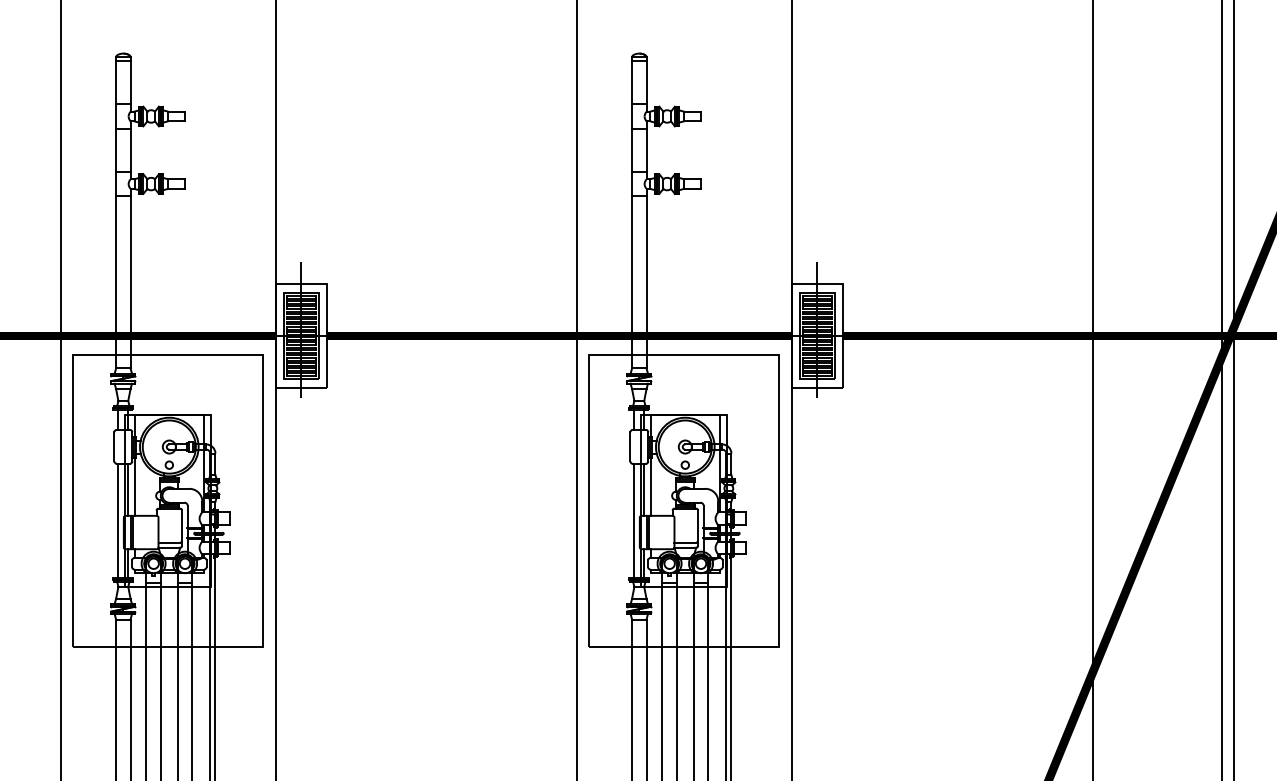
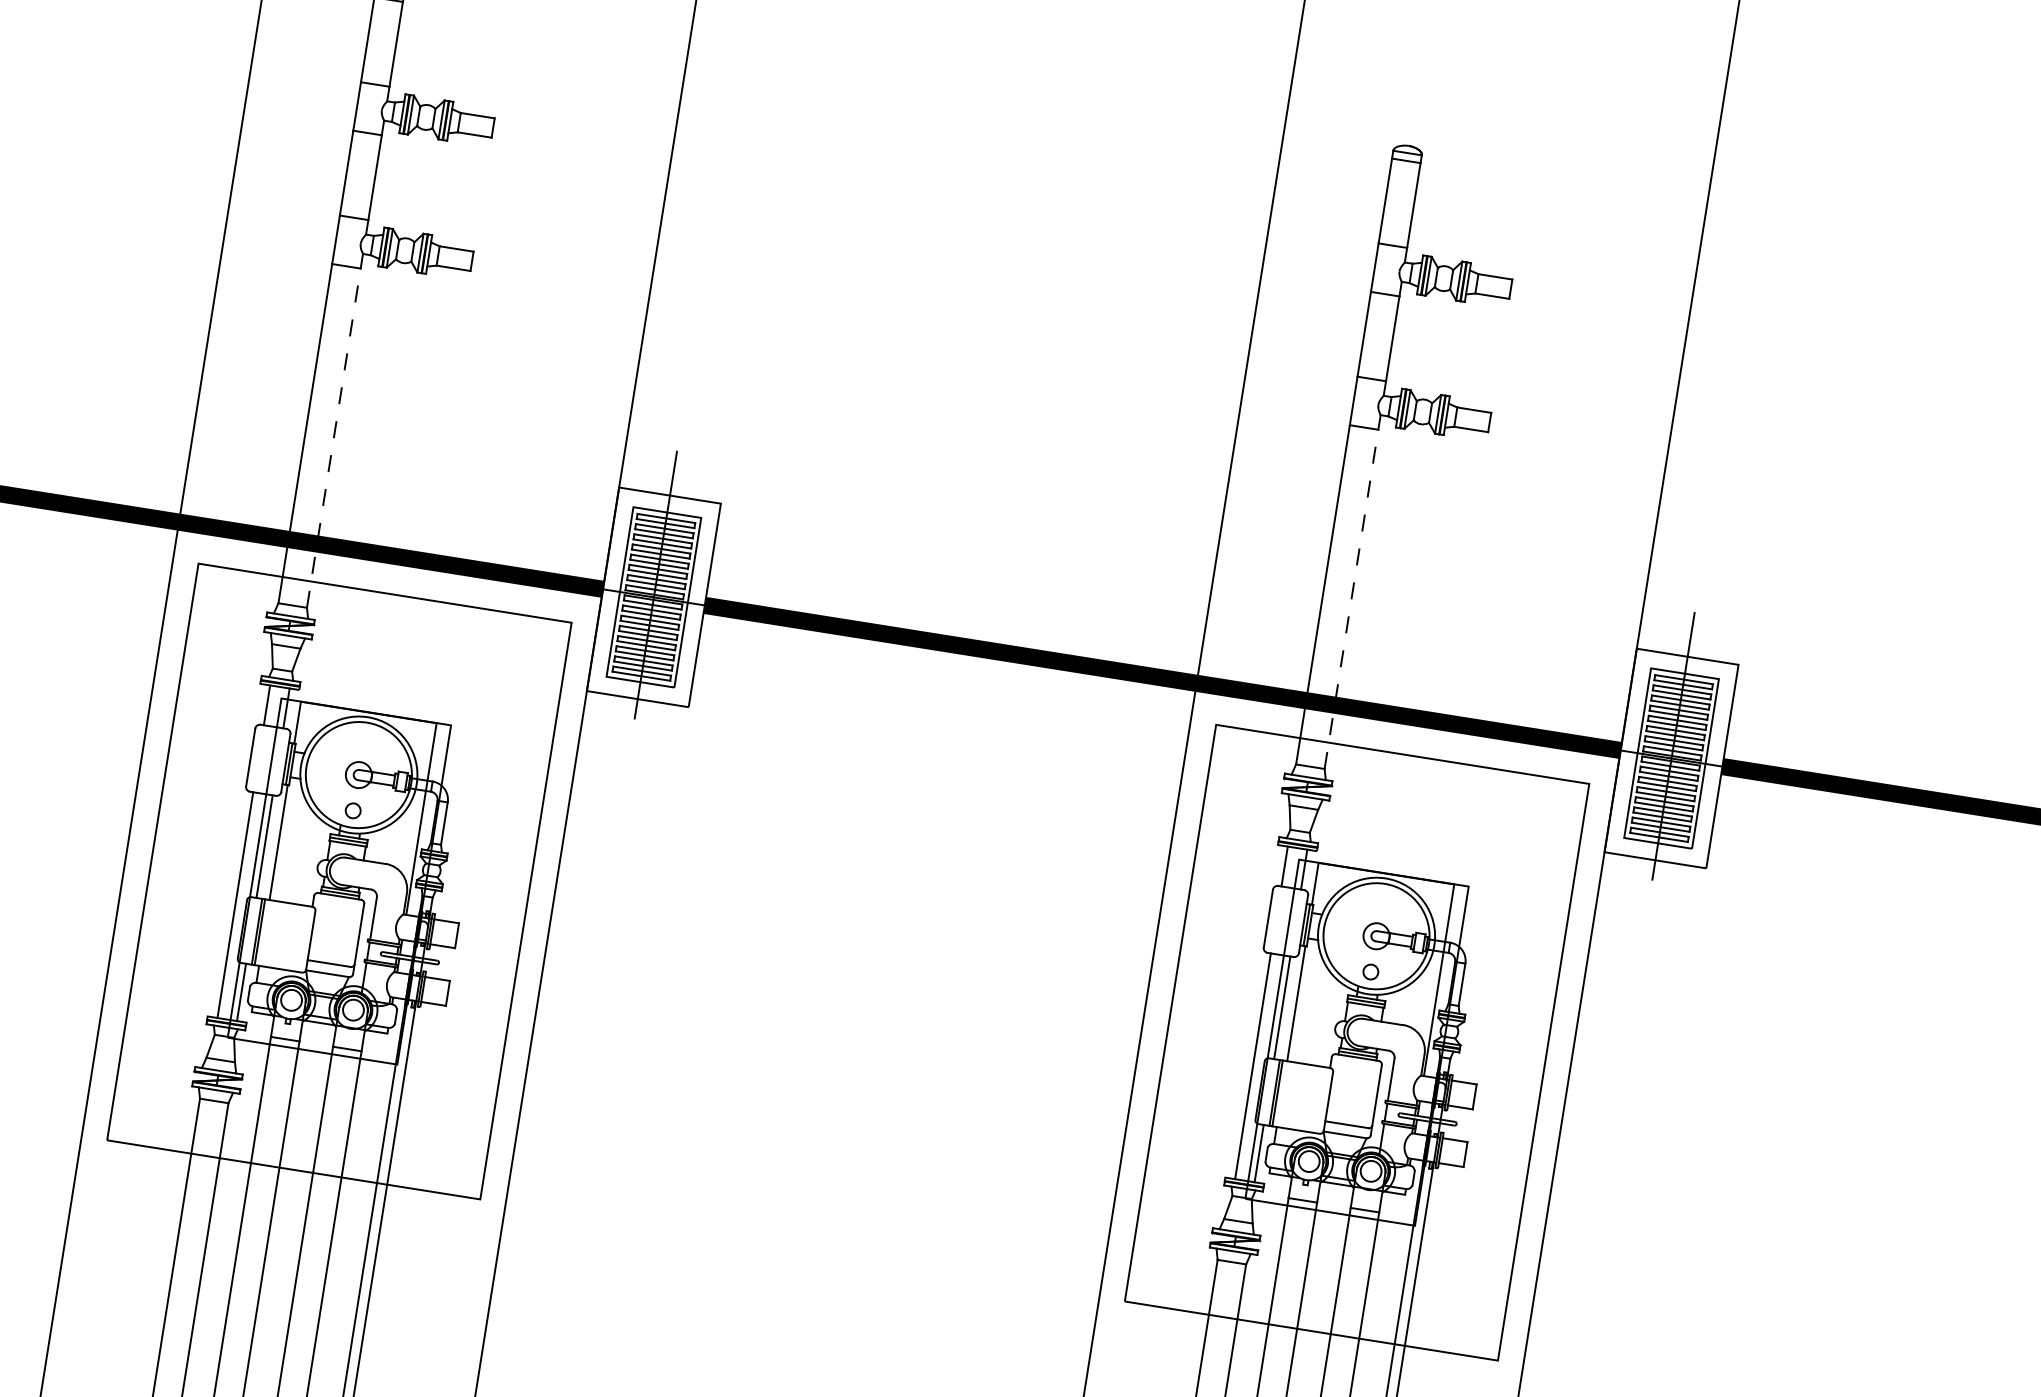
line: (130, 282) -> (333, 438), solid -> dashed
line: (646, 282) -> (1351, 599), solid -> dashed

